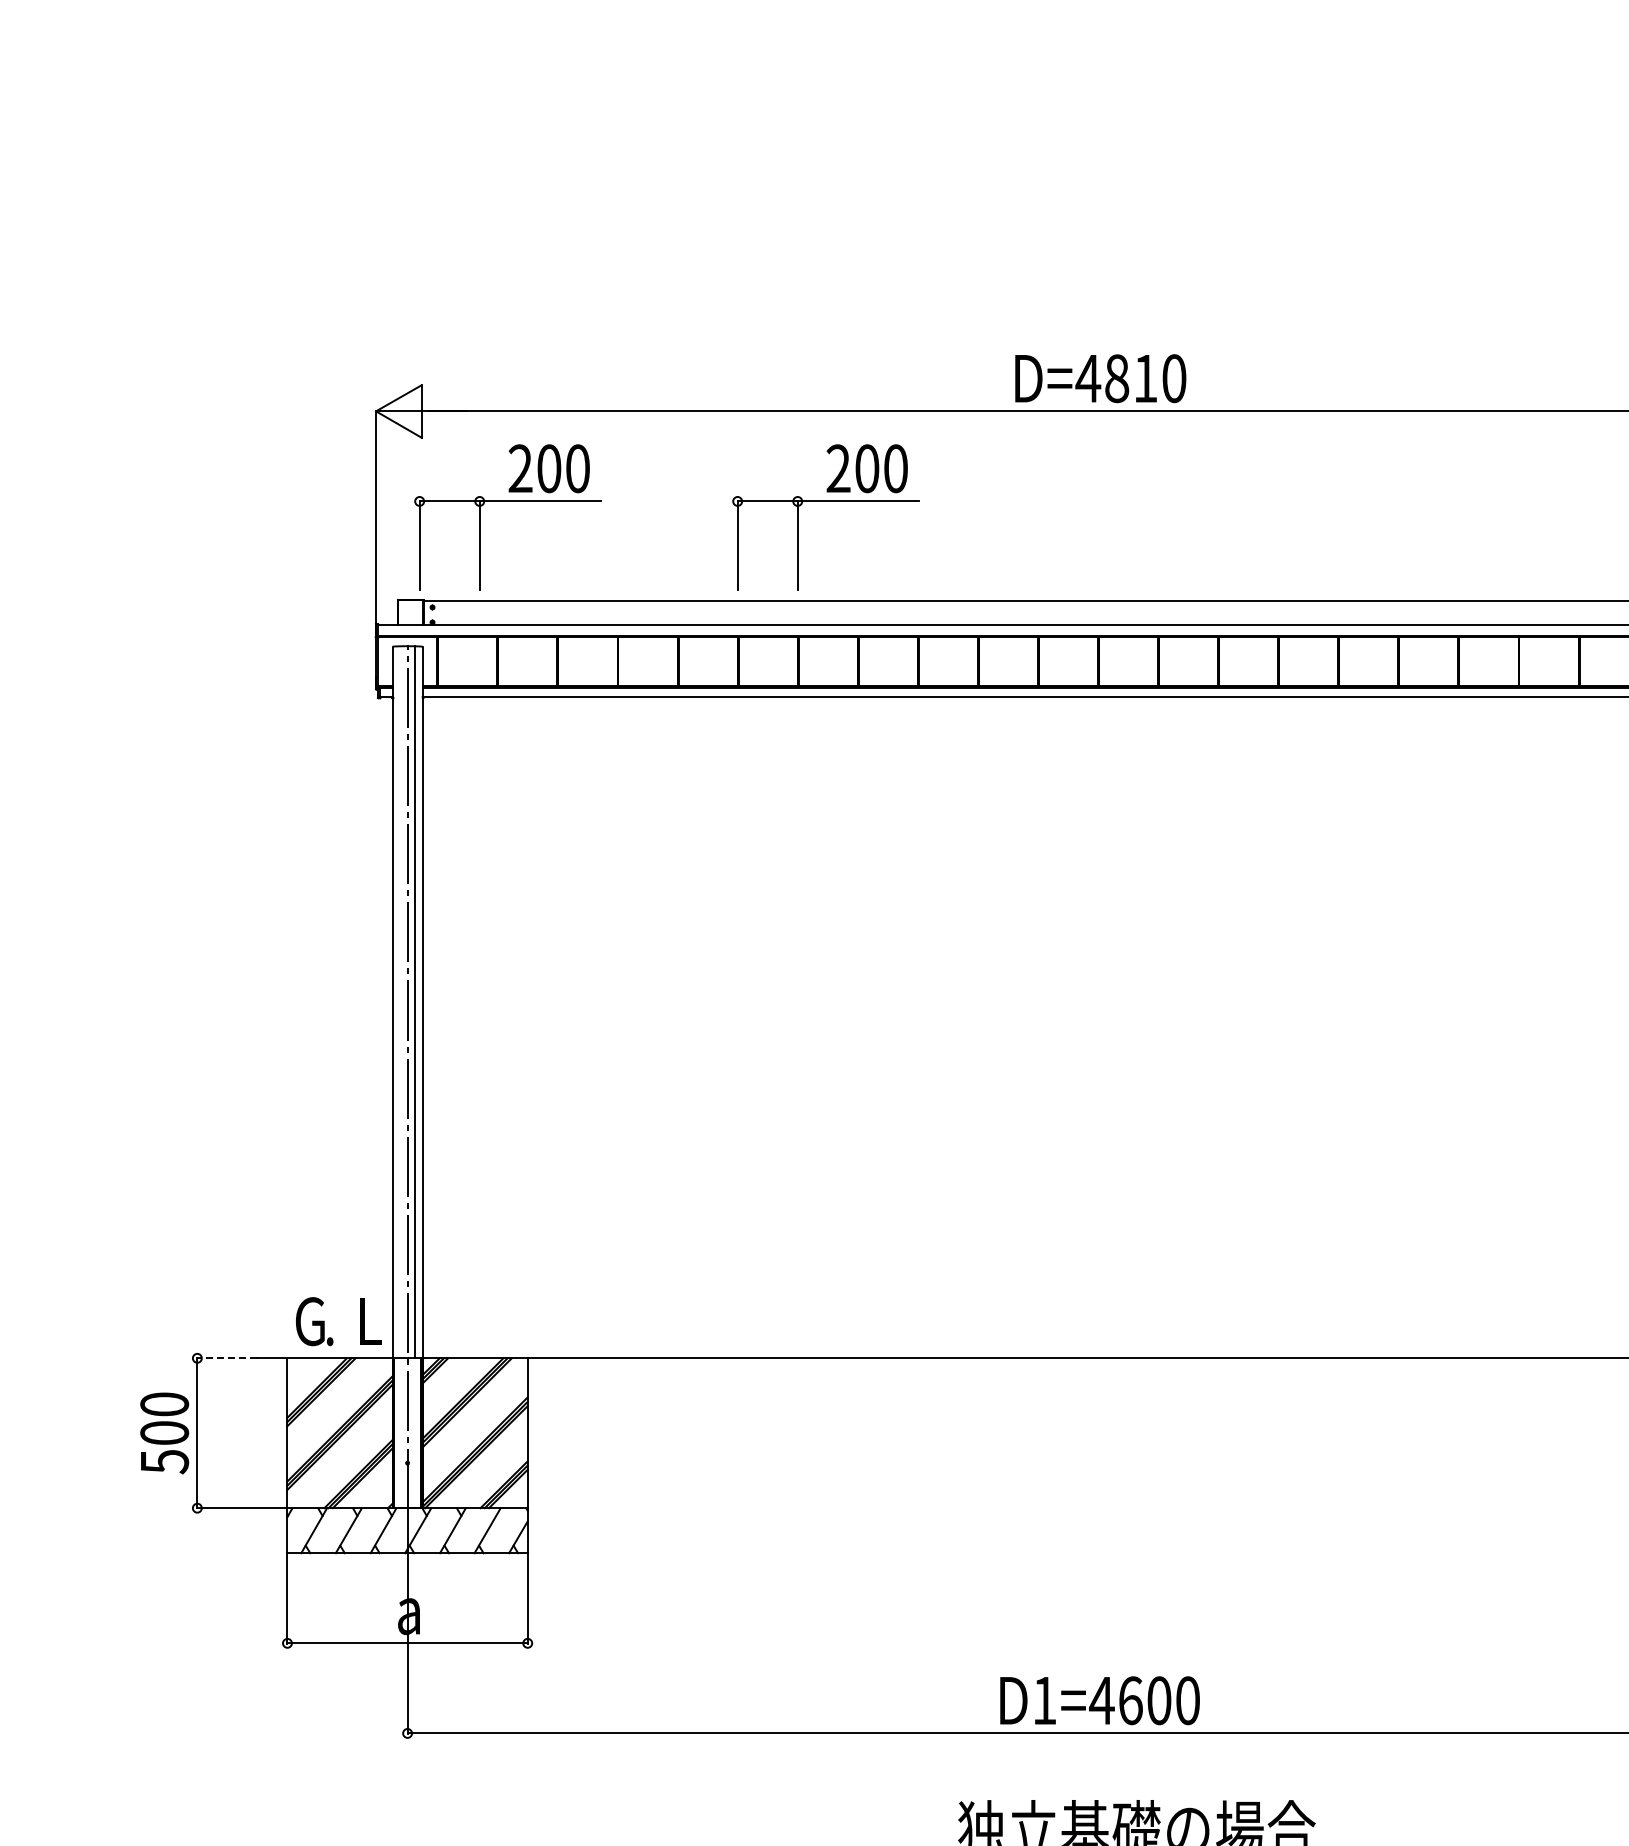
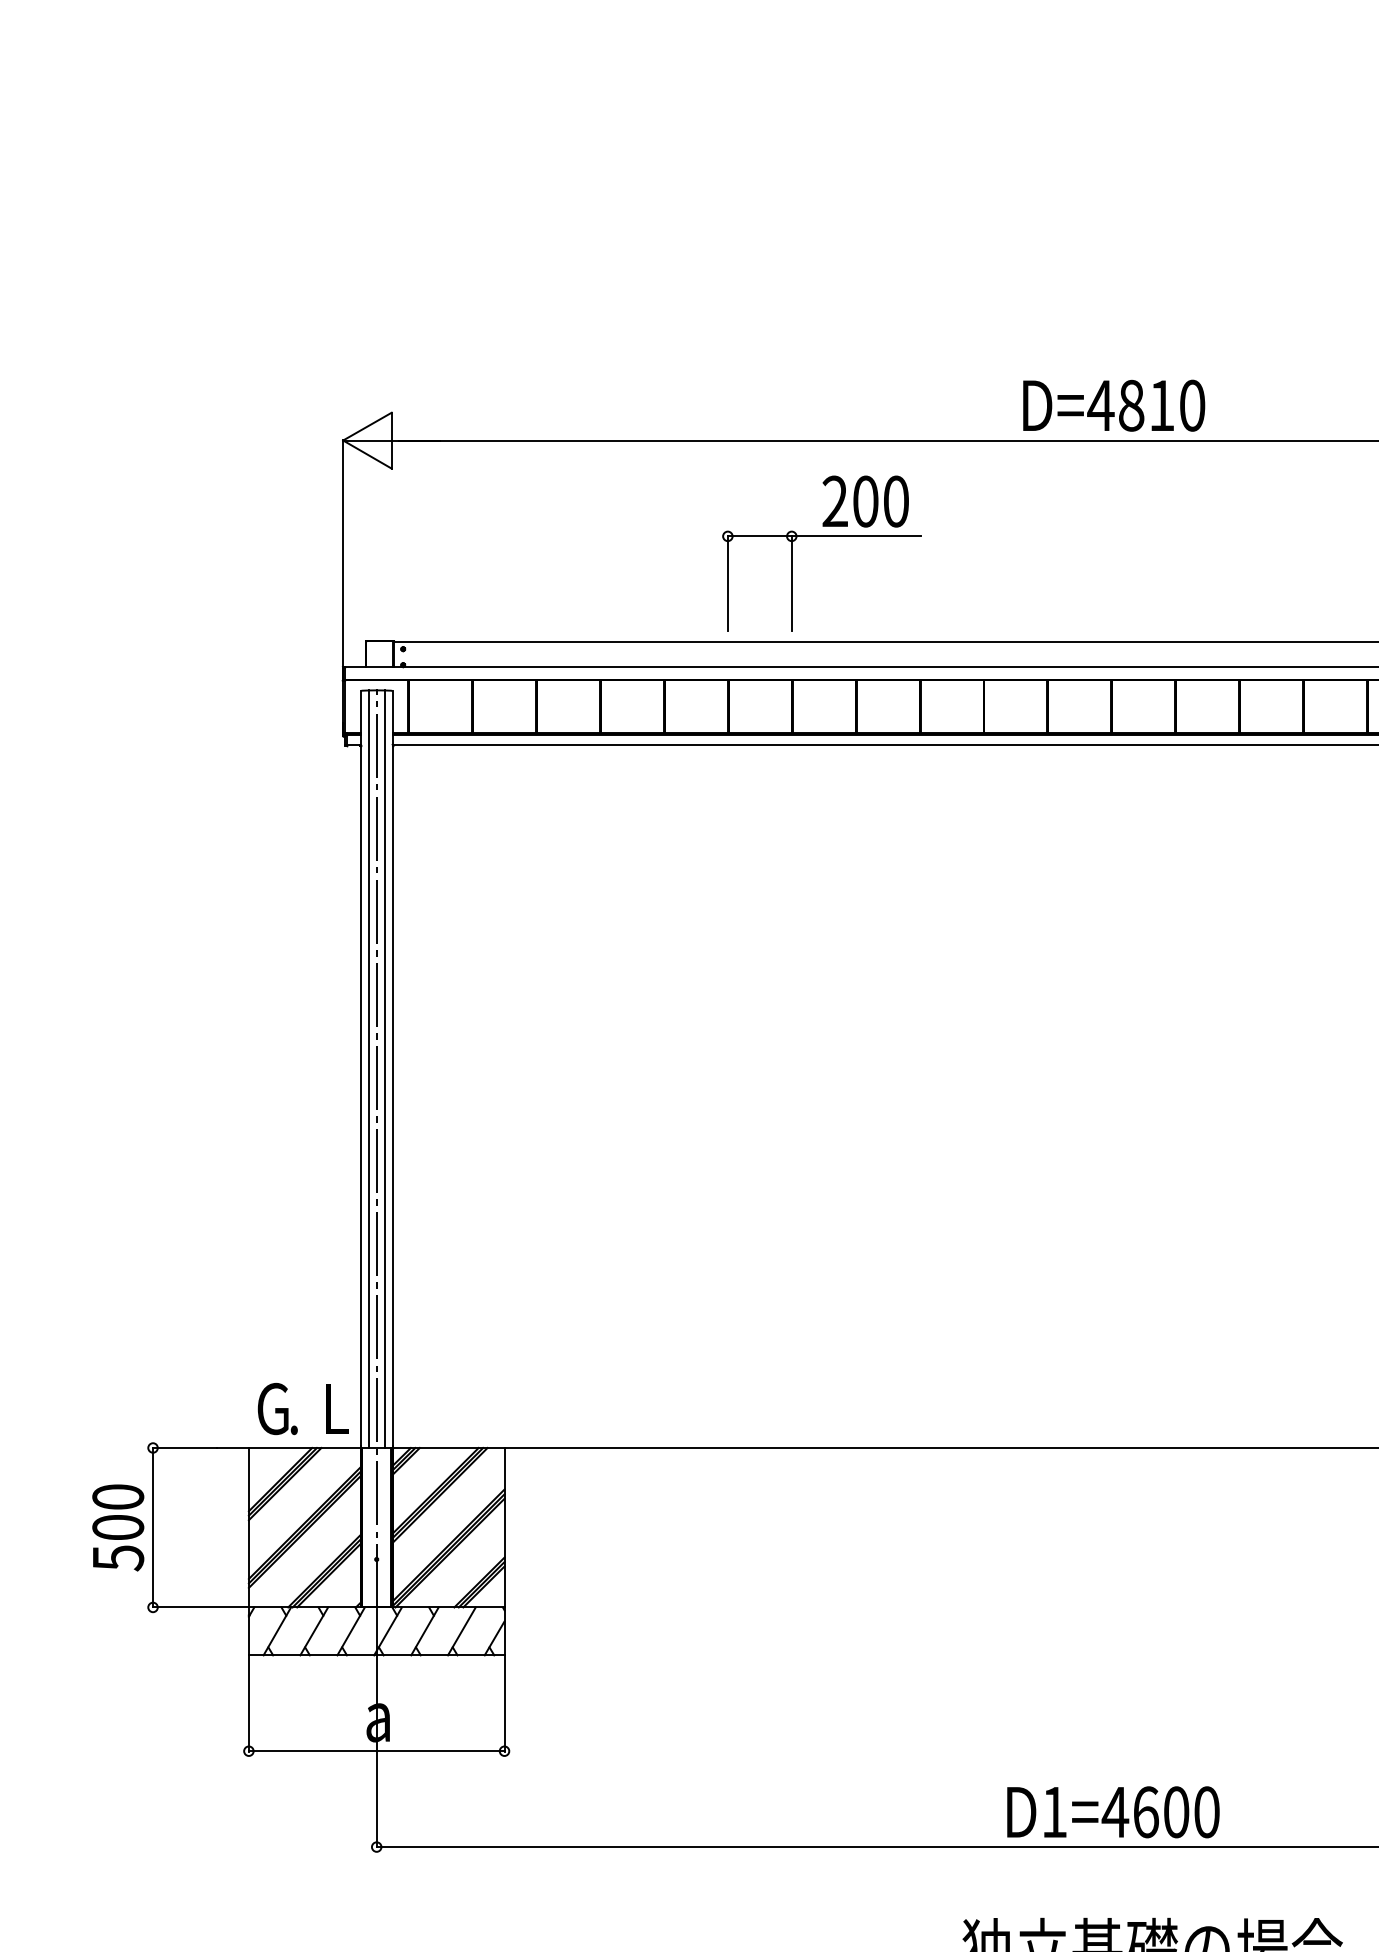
part: (507, 501) -> (482, 536), removed
line: (400, 1002) -> (369, 1069), added
line: (226, 1358) -> (184, 1448), dashed -> solid

